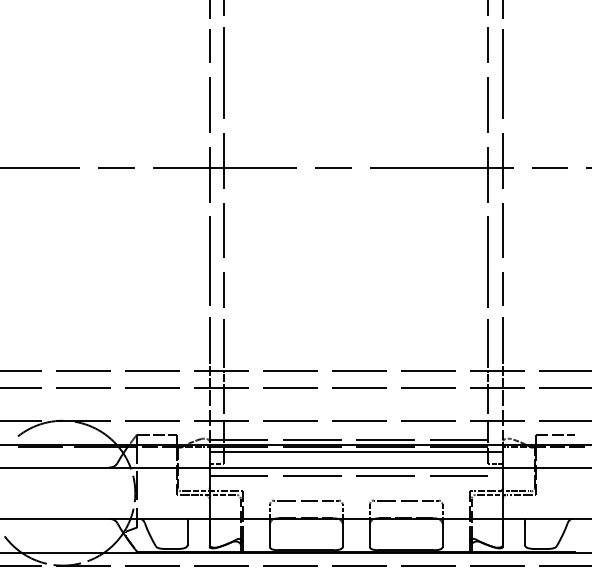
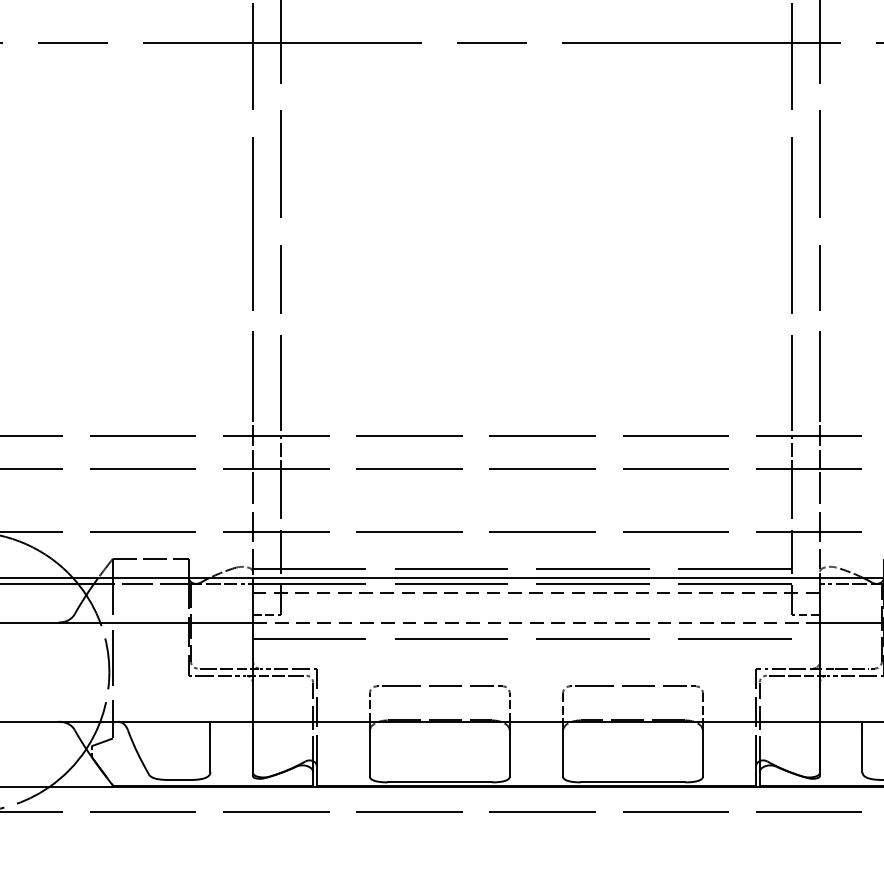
line: (356, 452) -> (536, 593), solid -> dashed
line: (356, 467) -> (536, 622), solid -> dashed

